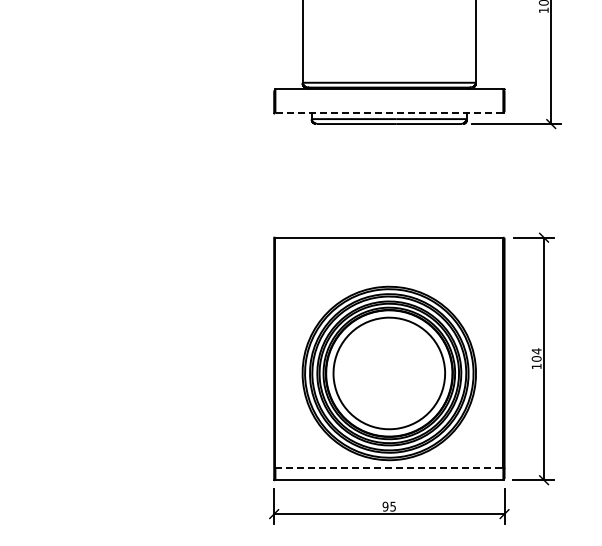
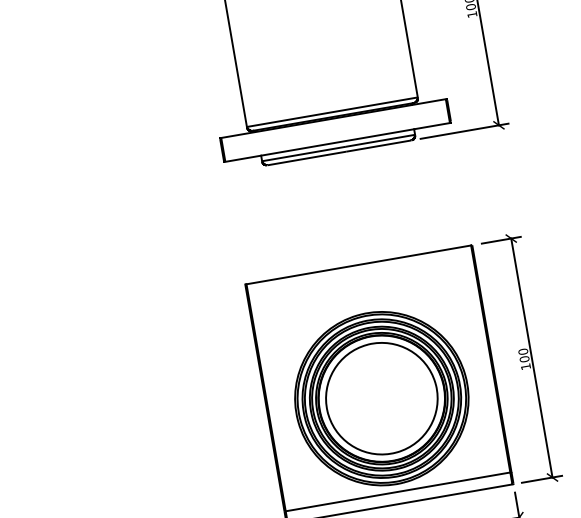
line: (389, 113) -> (337, 142), dashed -> solid
text: (536, 351) -> (523, 351), 104 -> 100
line: (389, 468) -> (398, 492), dashed -> solid

